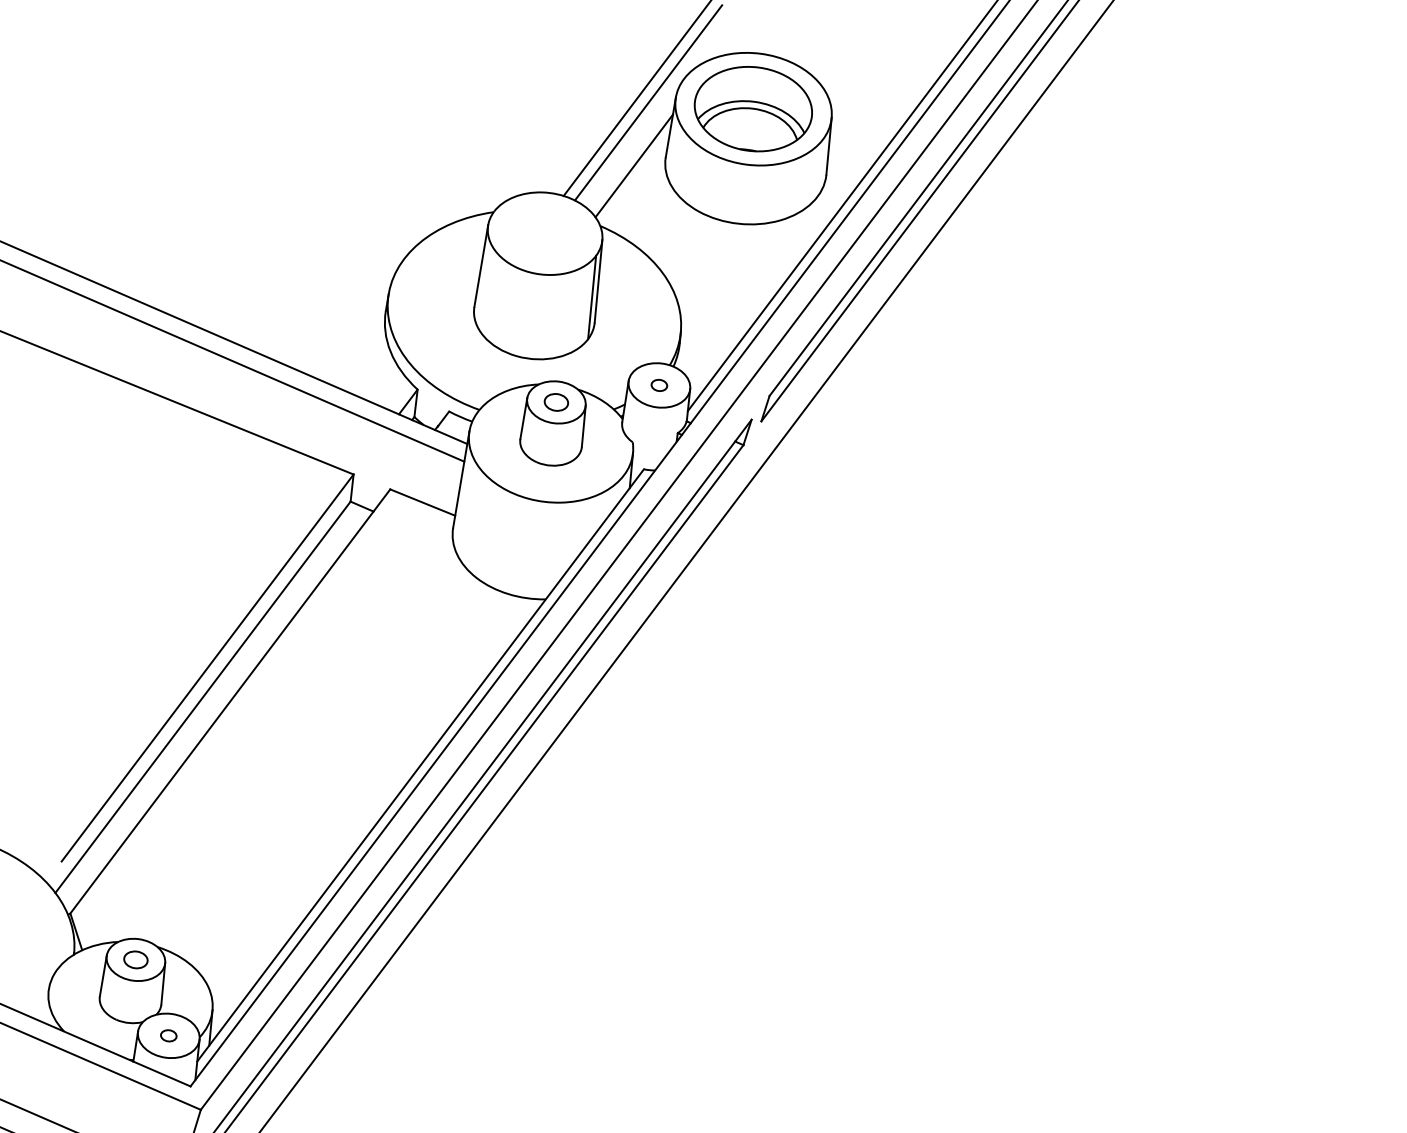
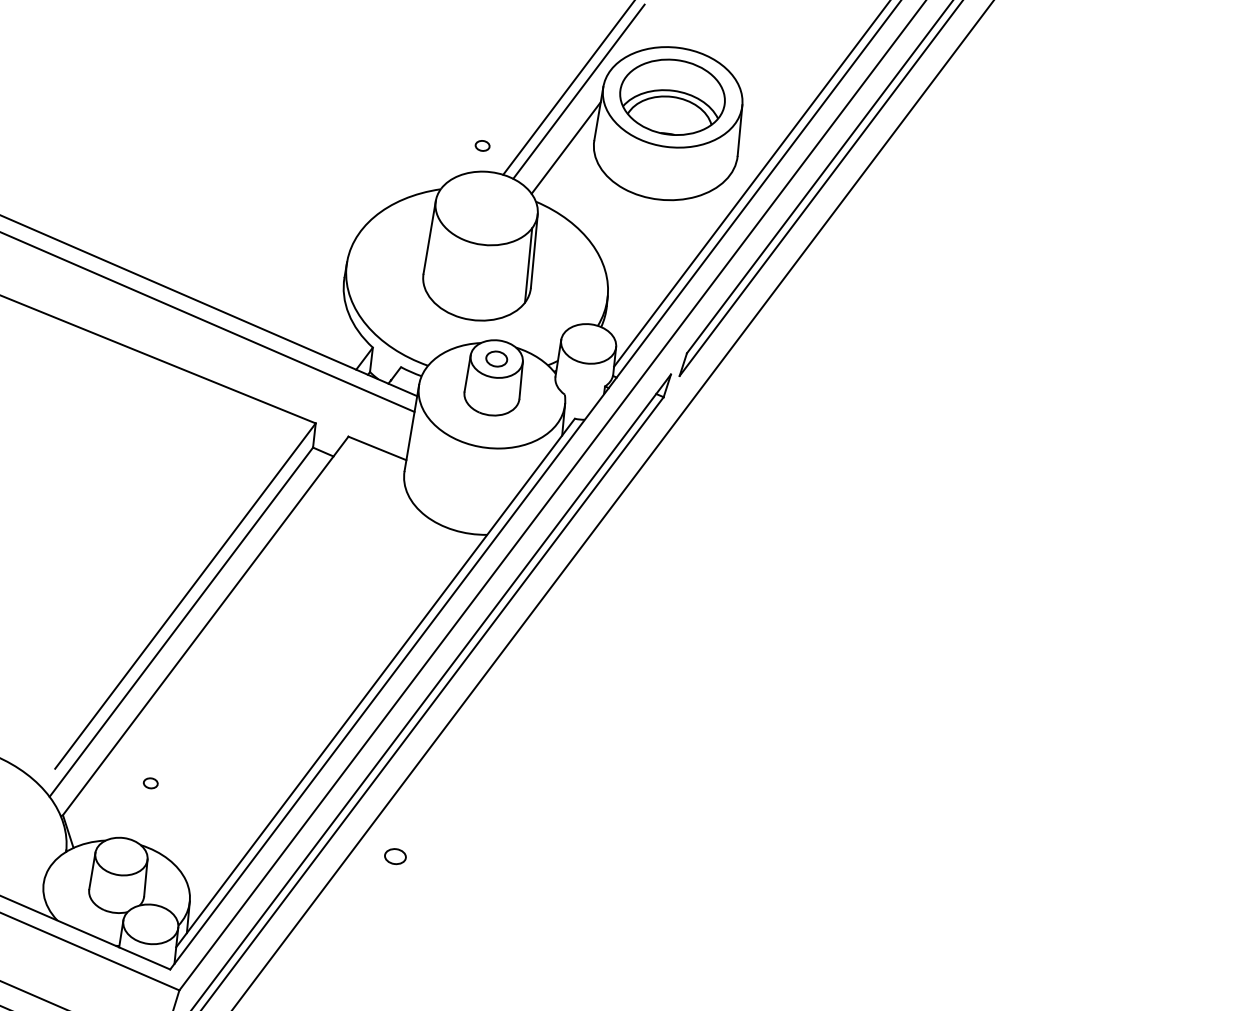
part: (659, 384) -> (482, 145), moved
part: (135, 959) -> (395, 856), moved
part: (168, 1035) -> (150, 783), moved

